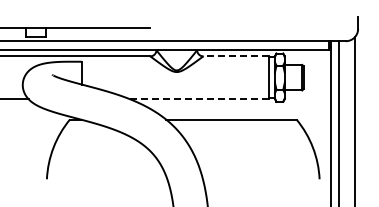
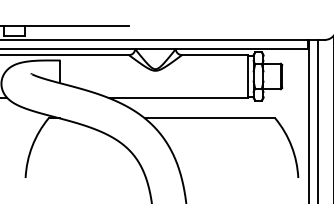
line: (236, 56) -> (215, 55), dashed -> solid
line: (199, 99) -> (178, 98), dashed -> solid

